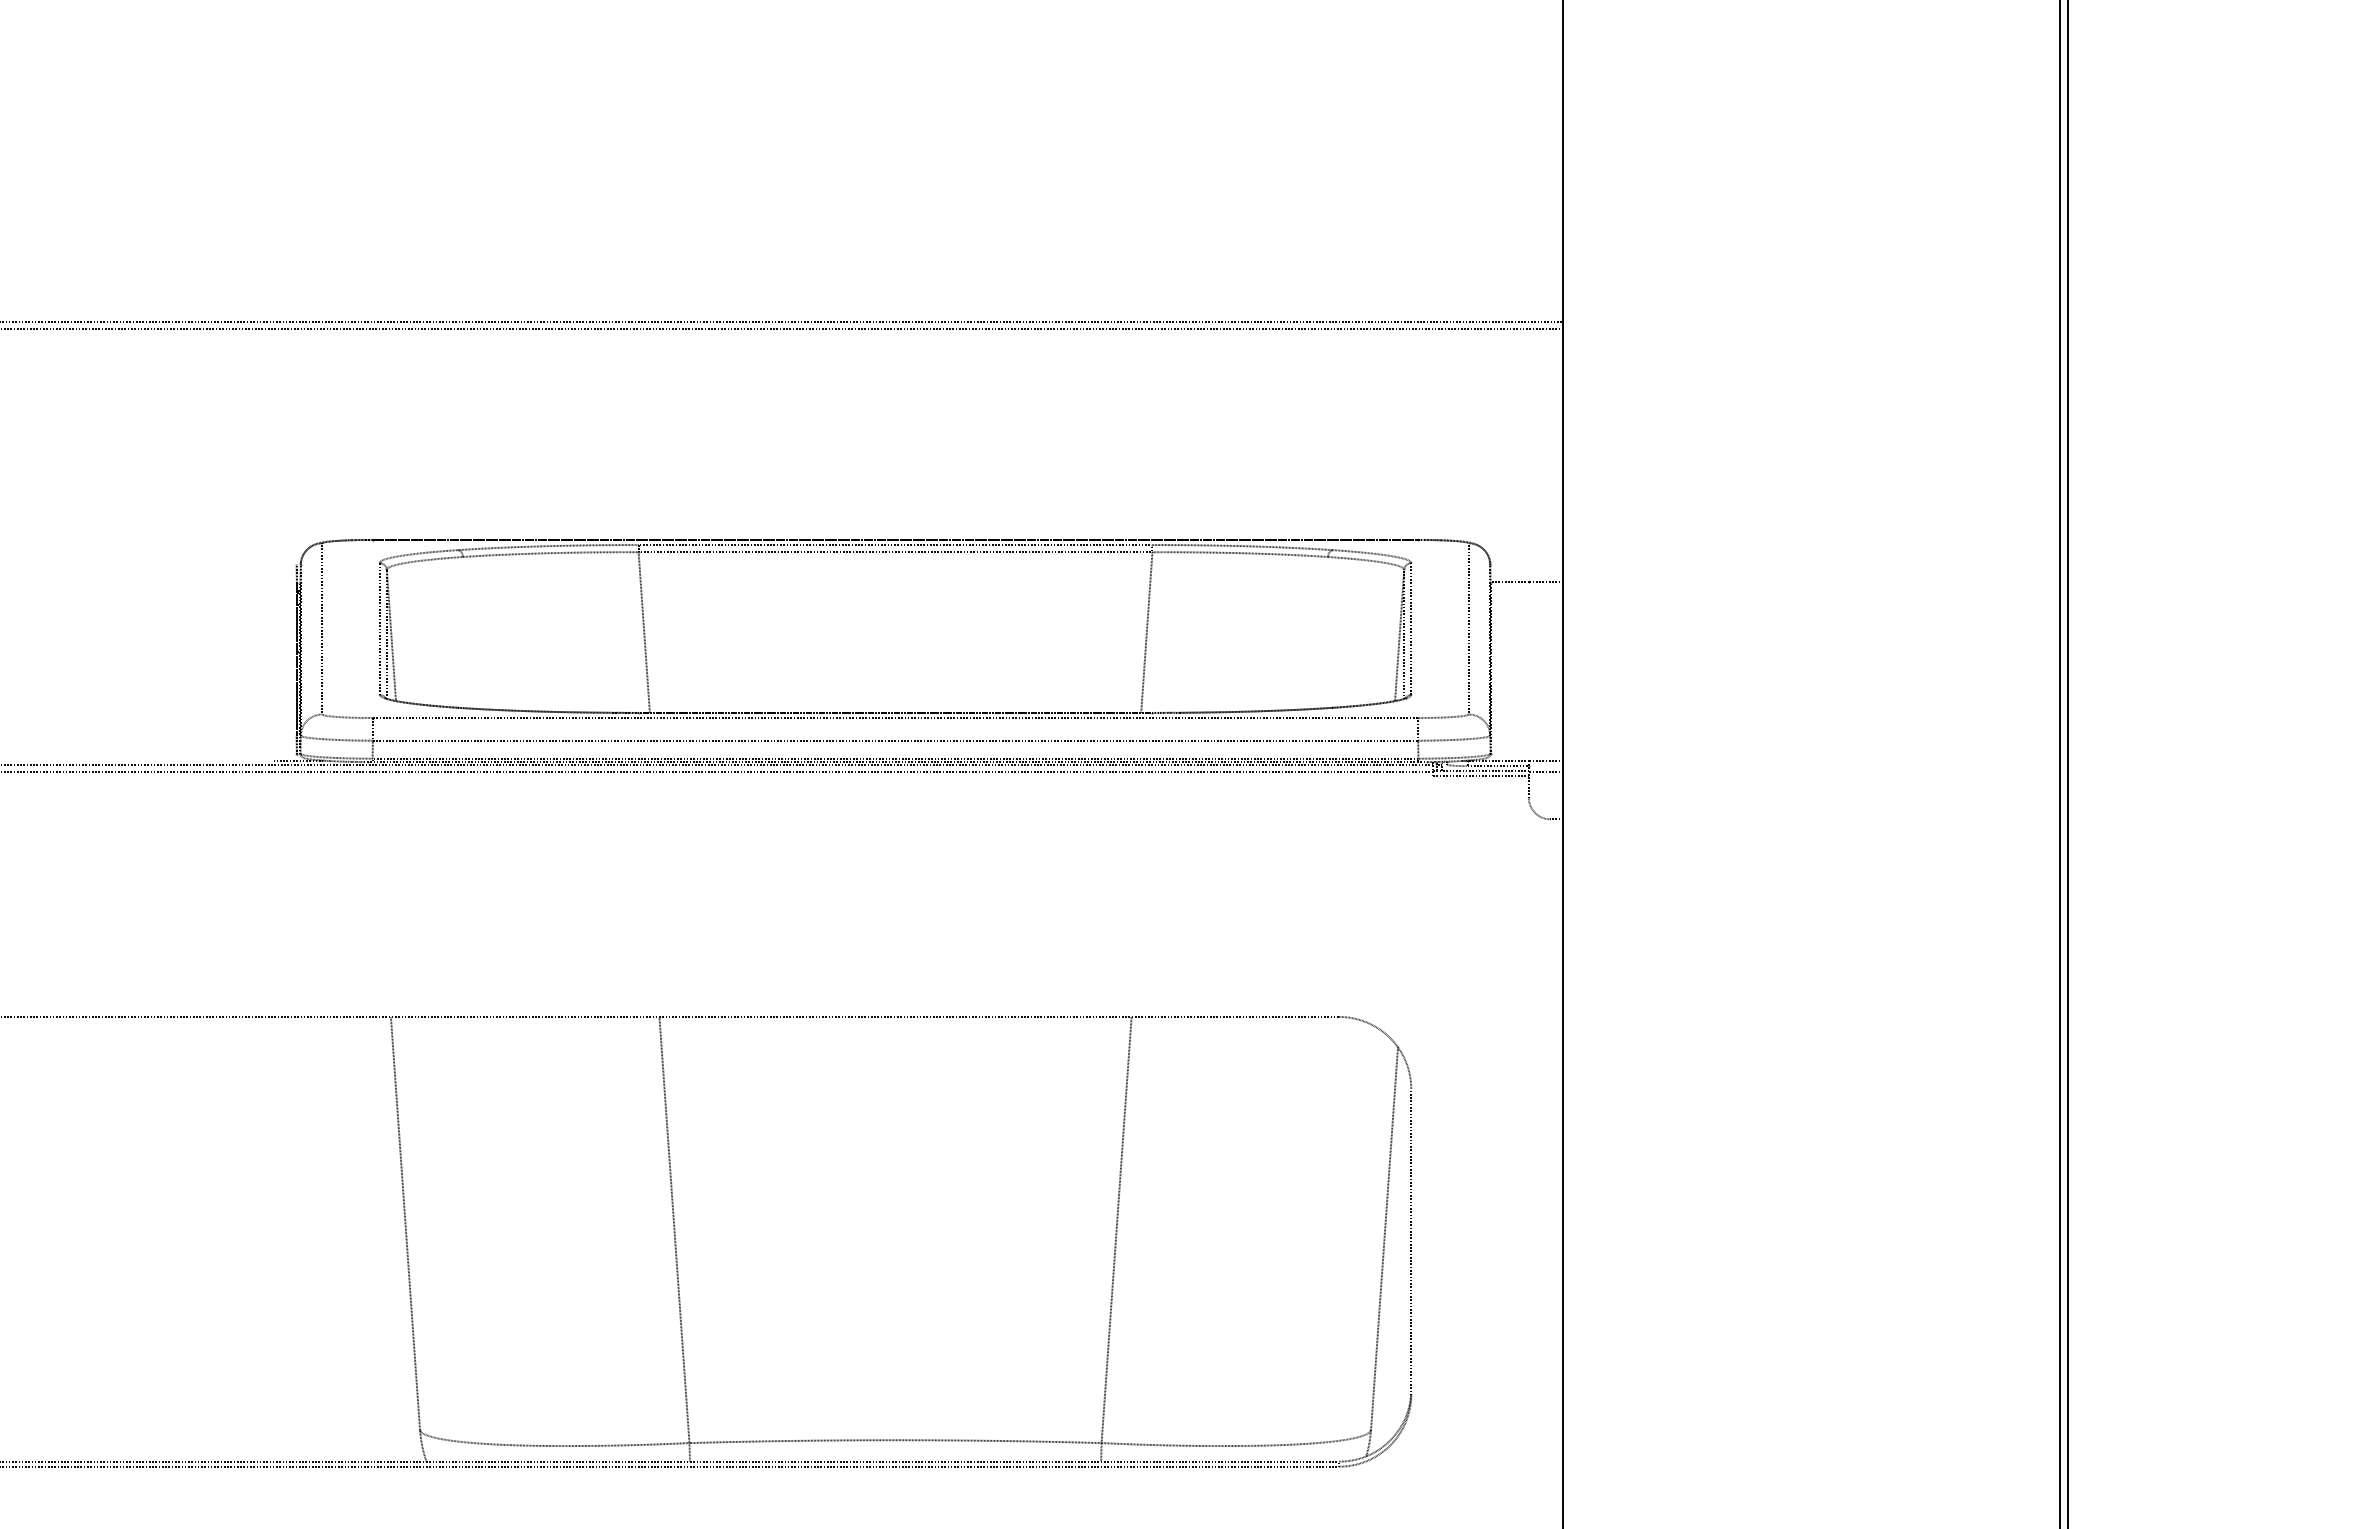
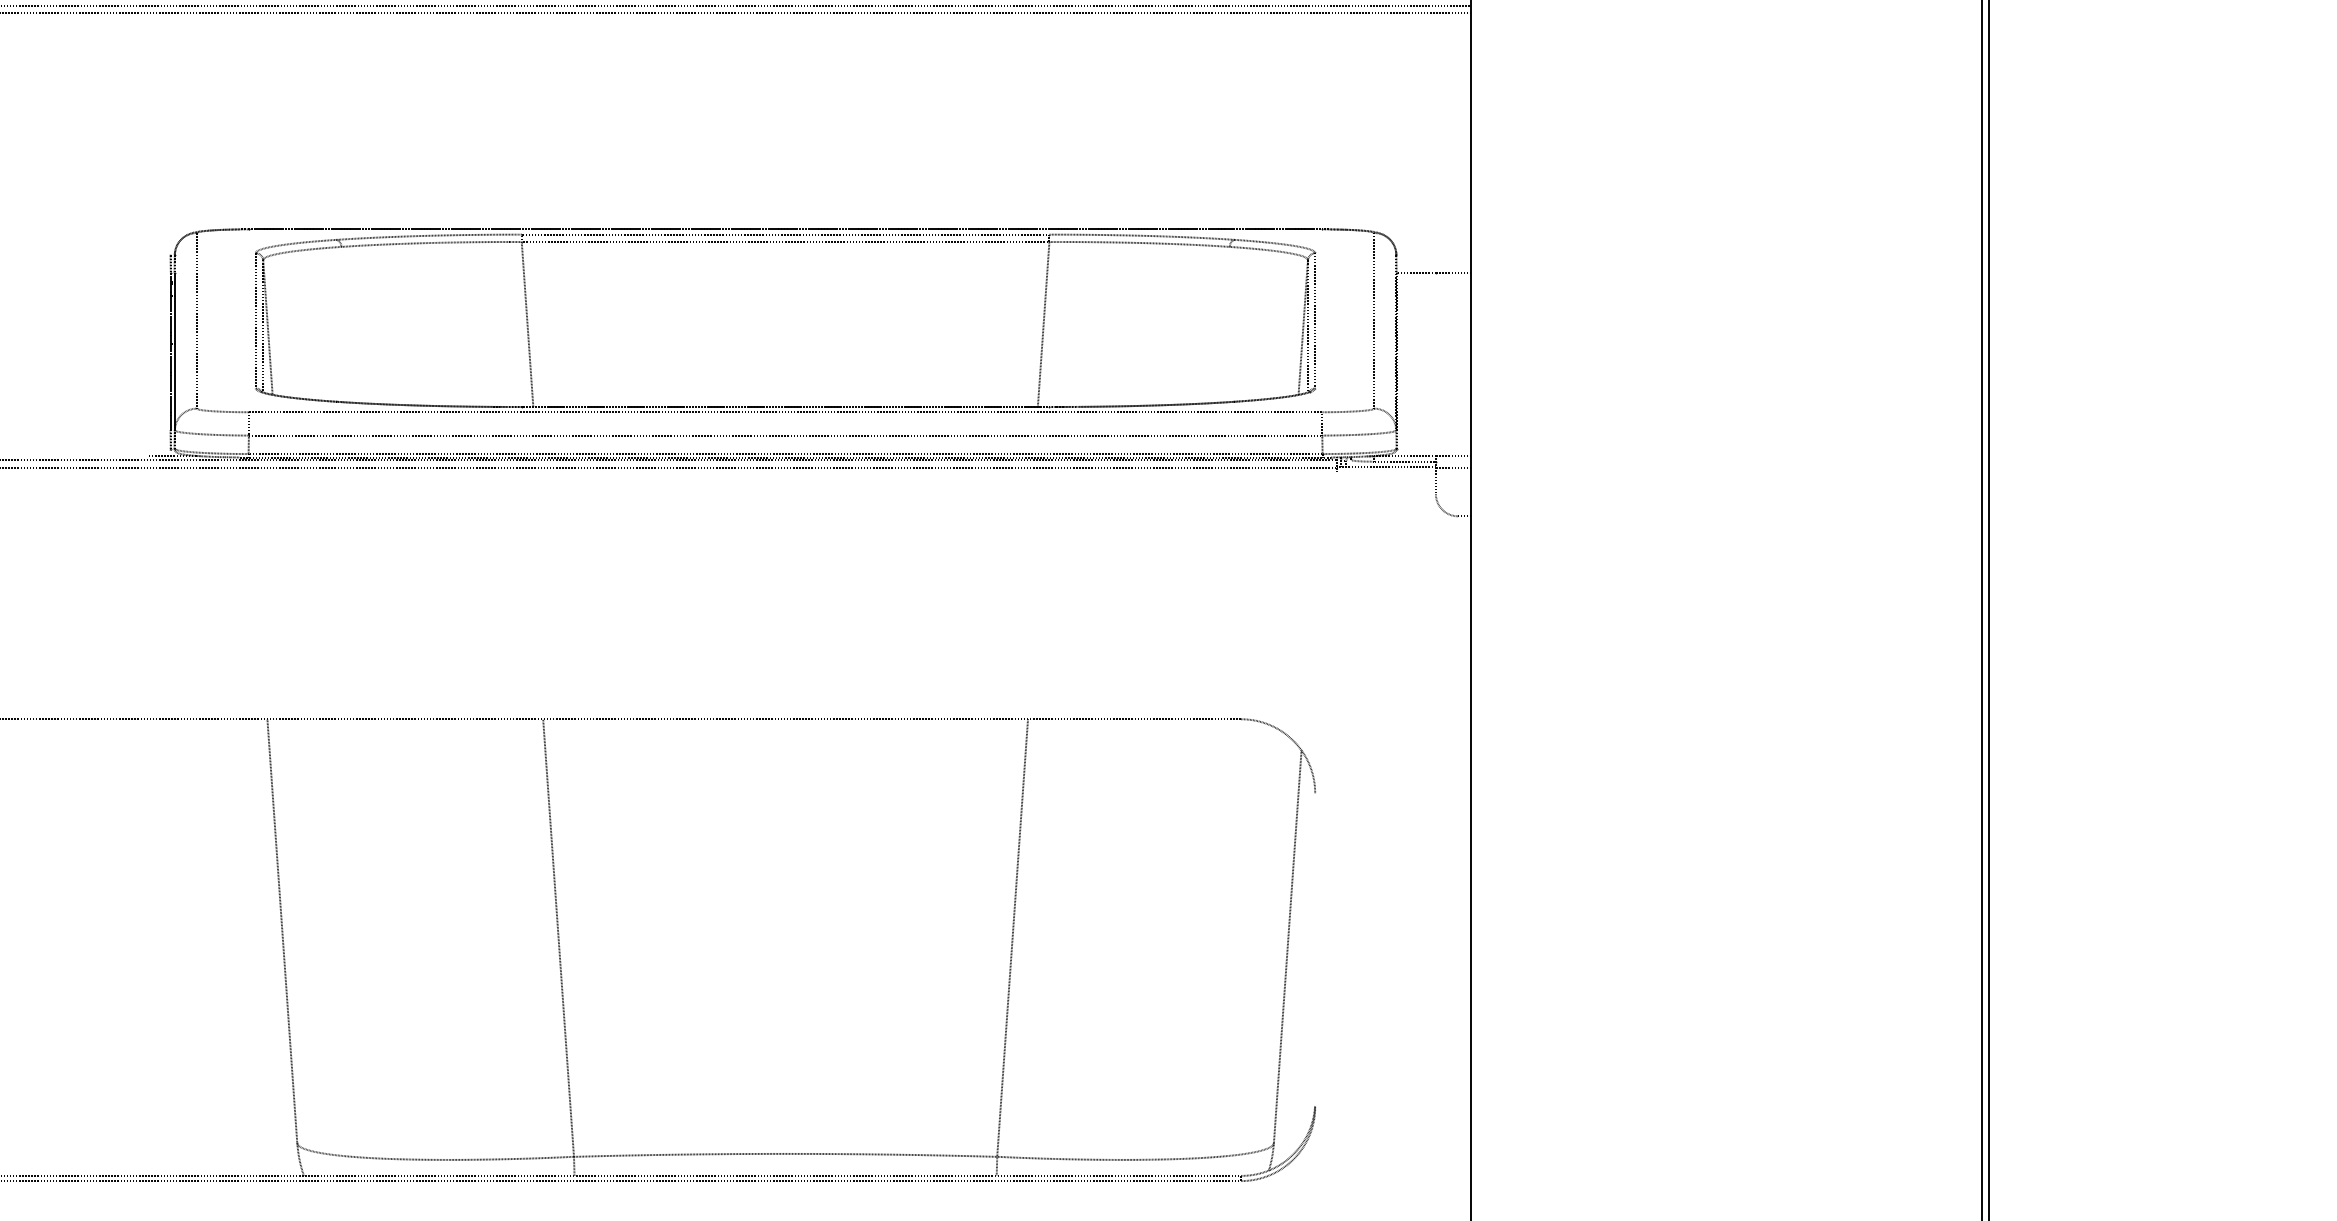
line: (1480, 776) -> (1386, 472), removed
line: (1411, 1241) -> (1315, 949), removed

